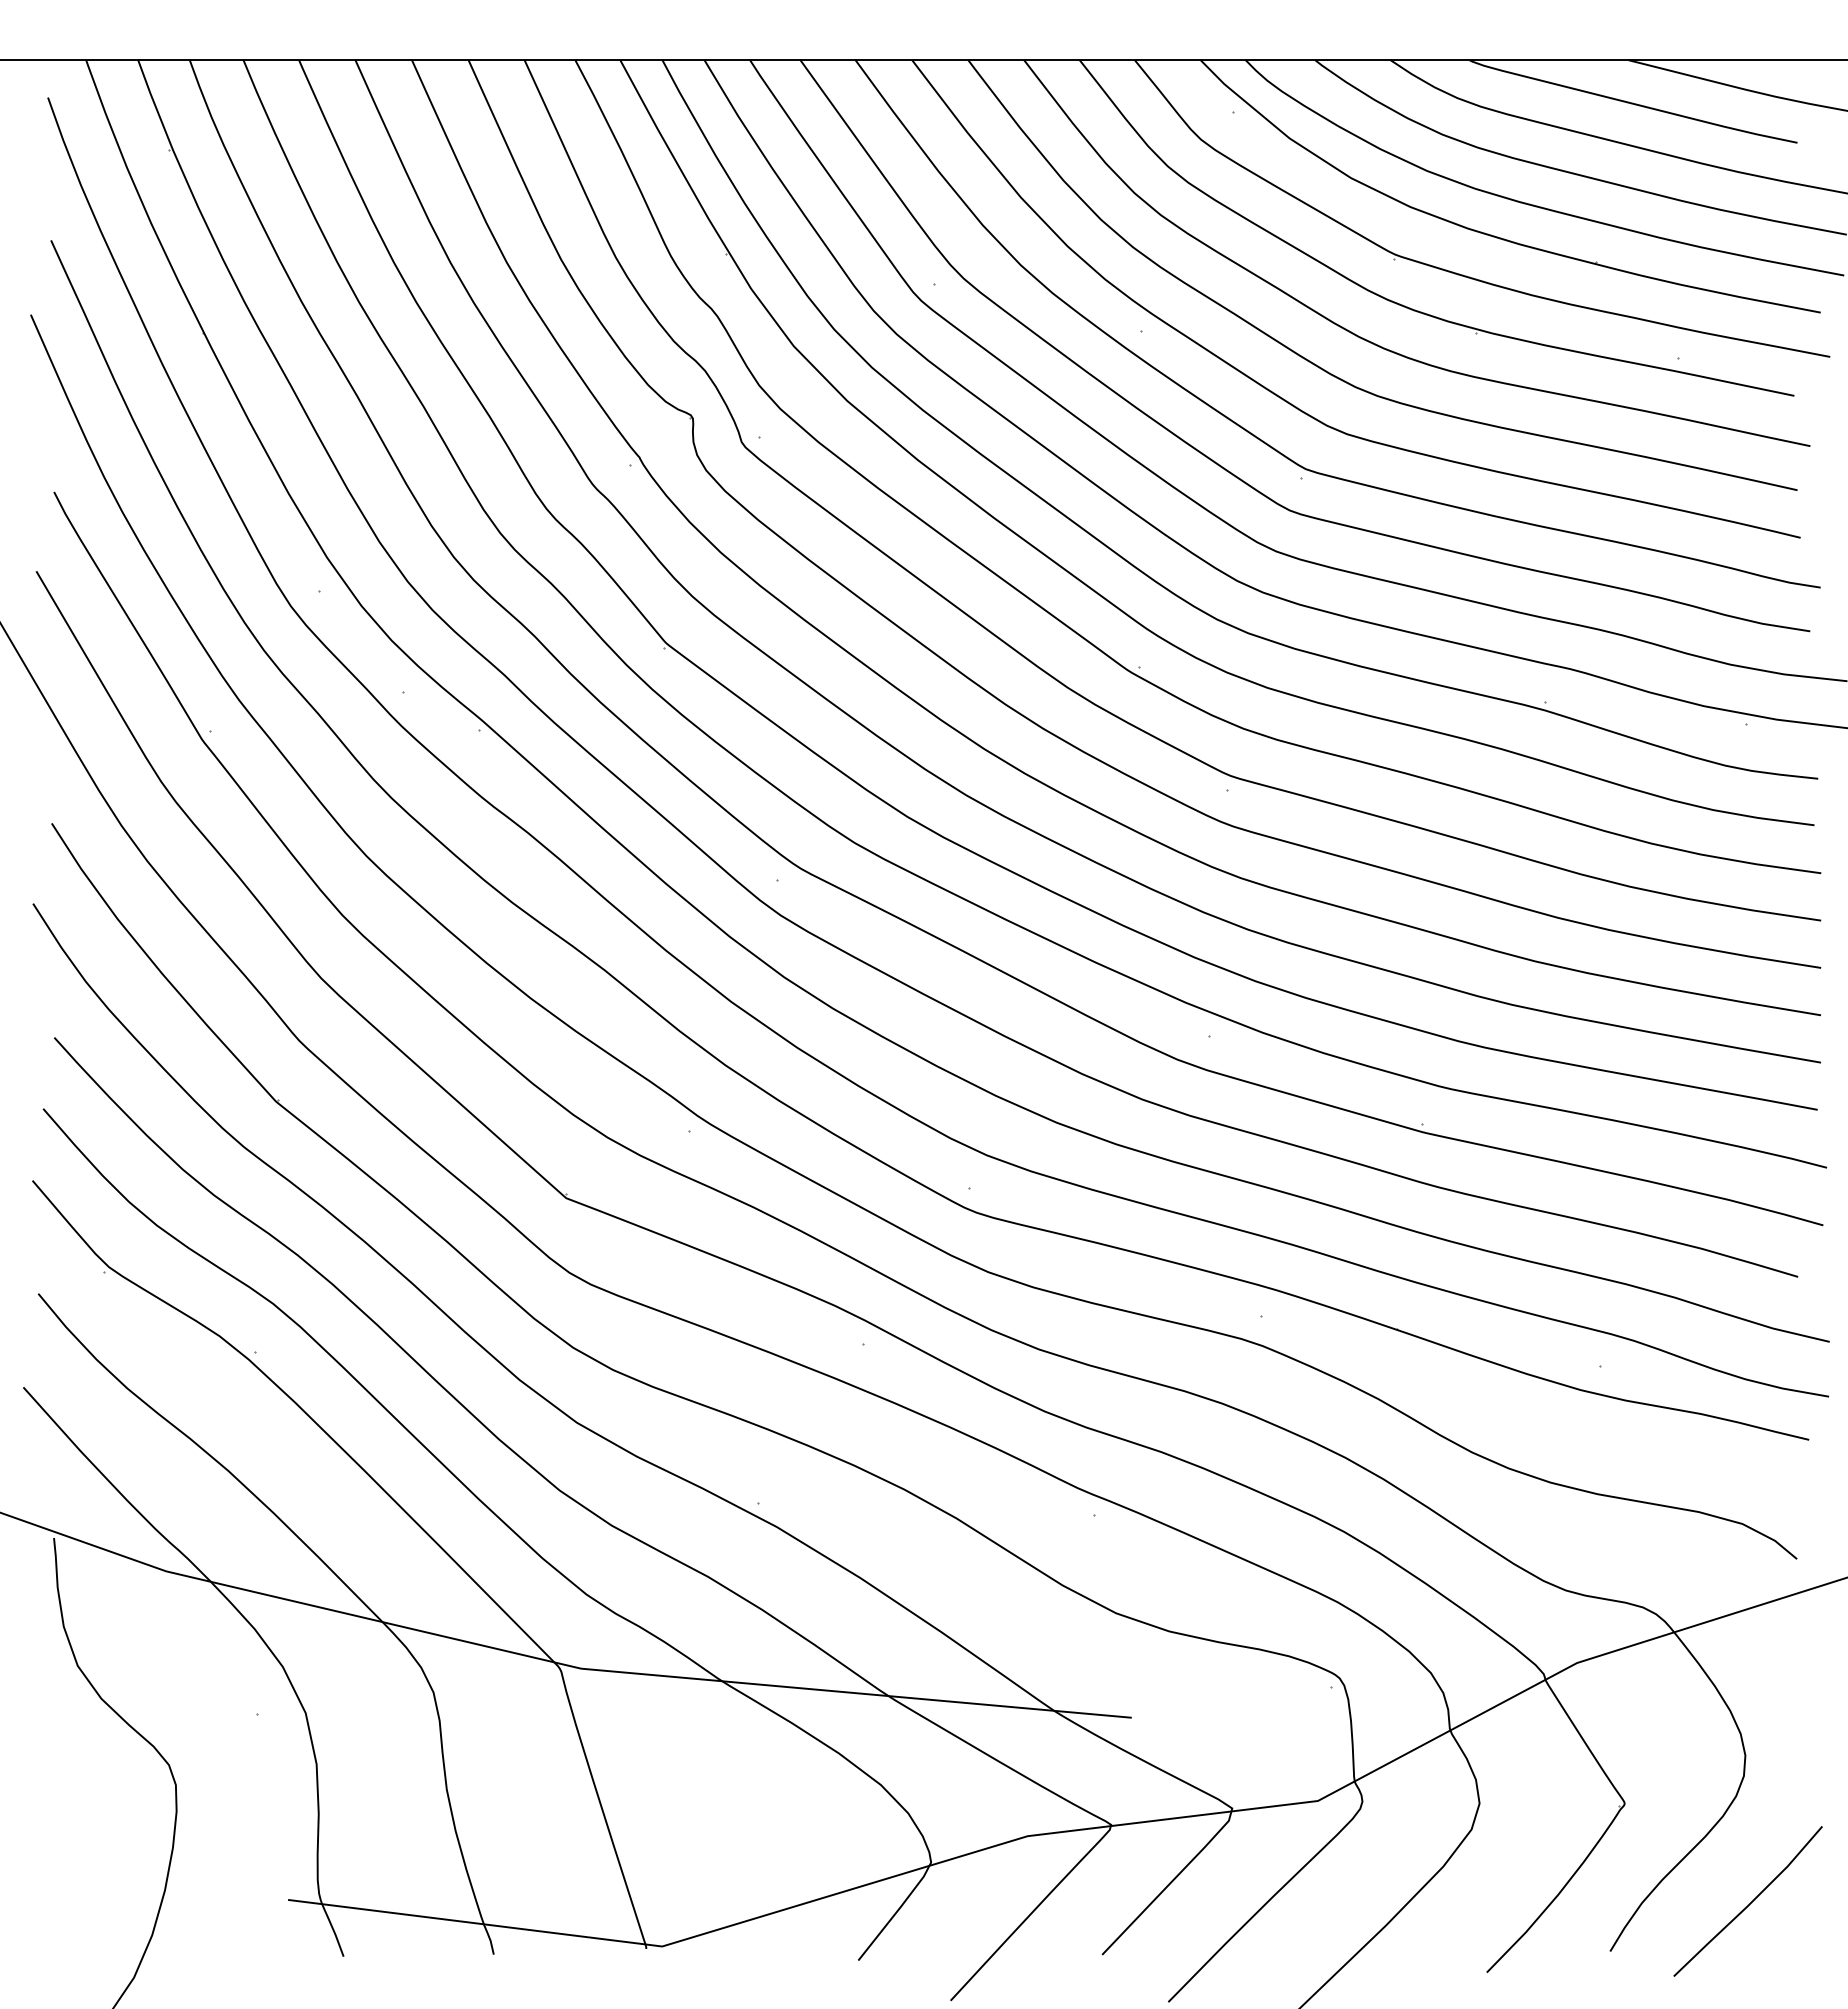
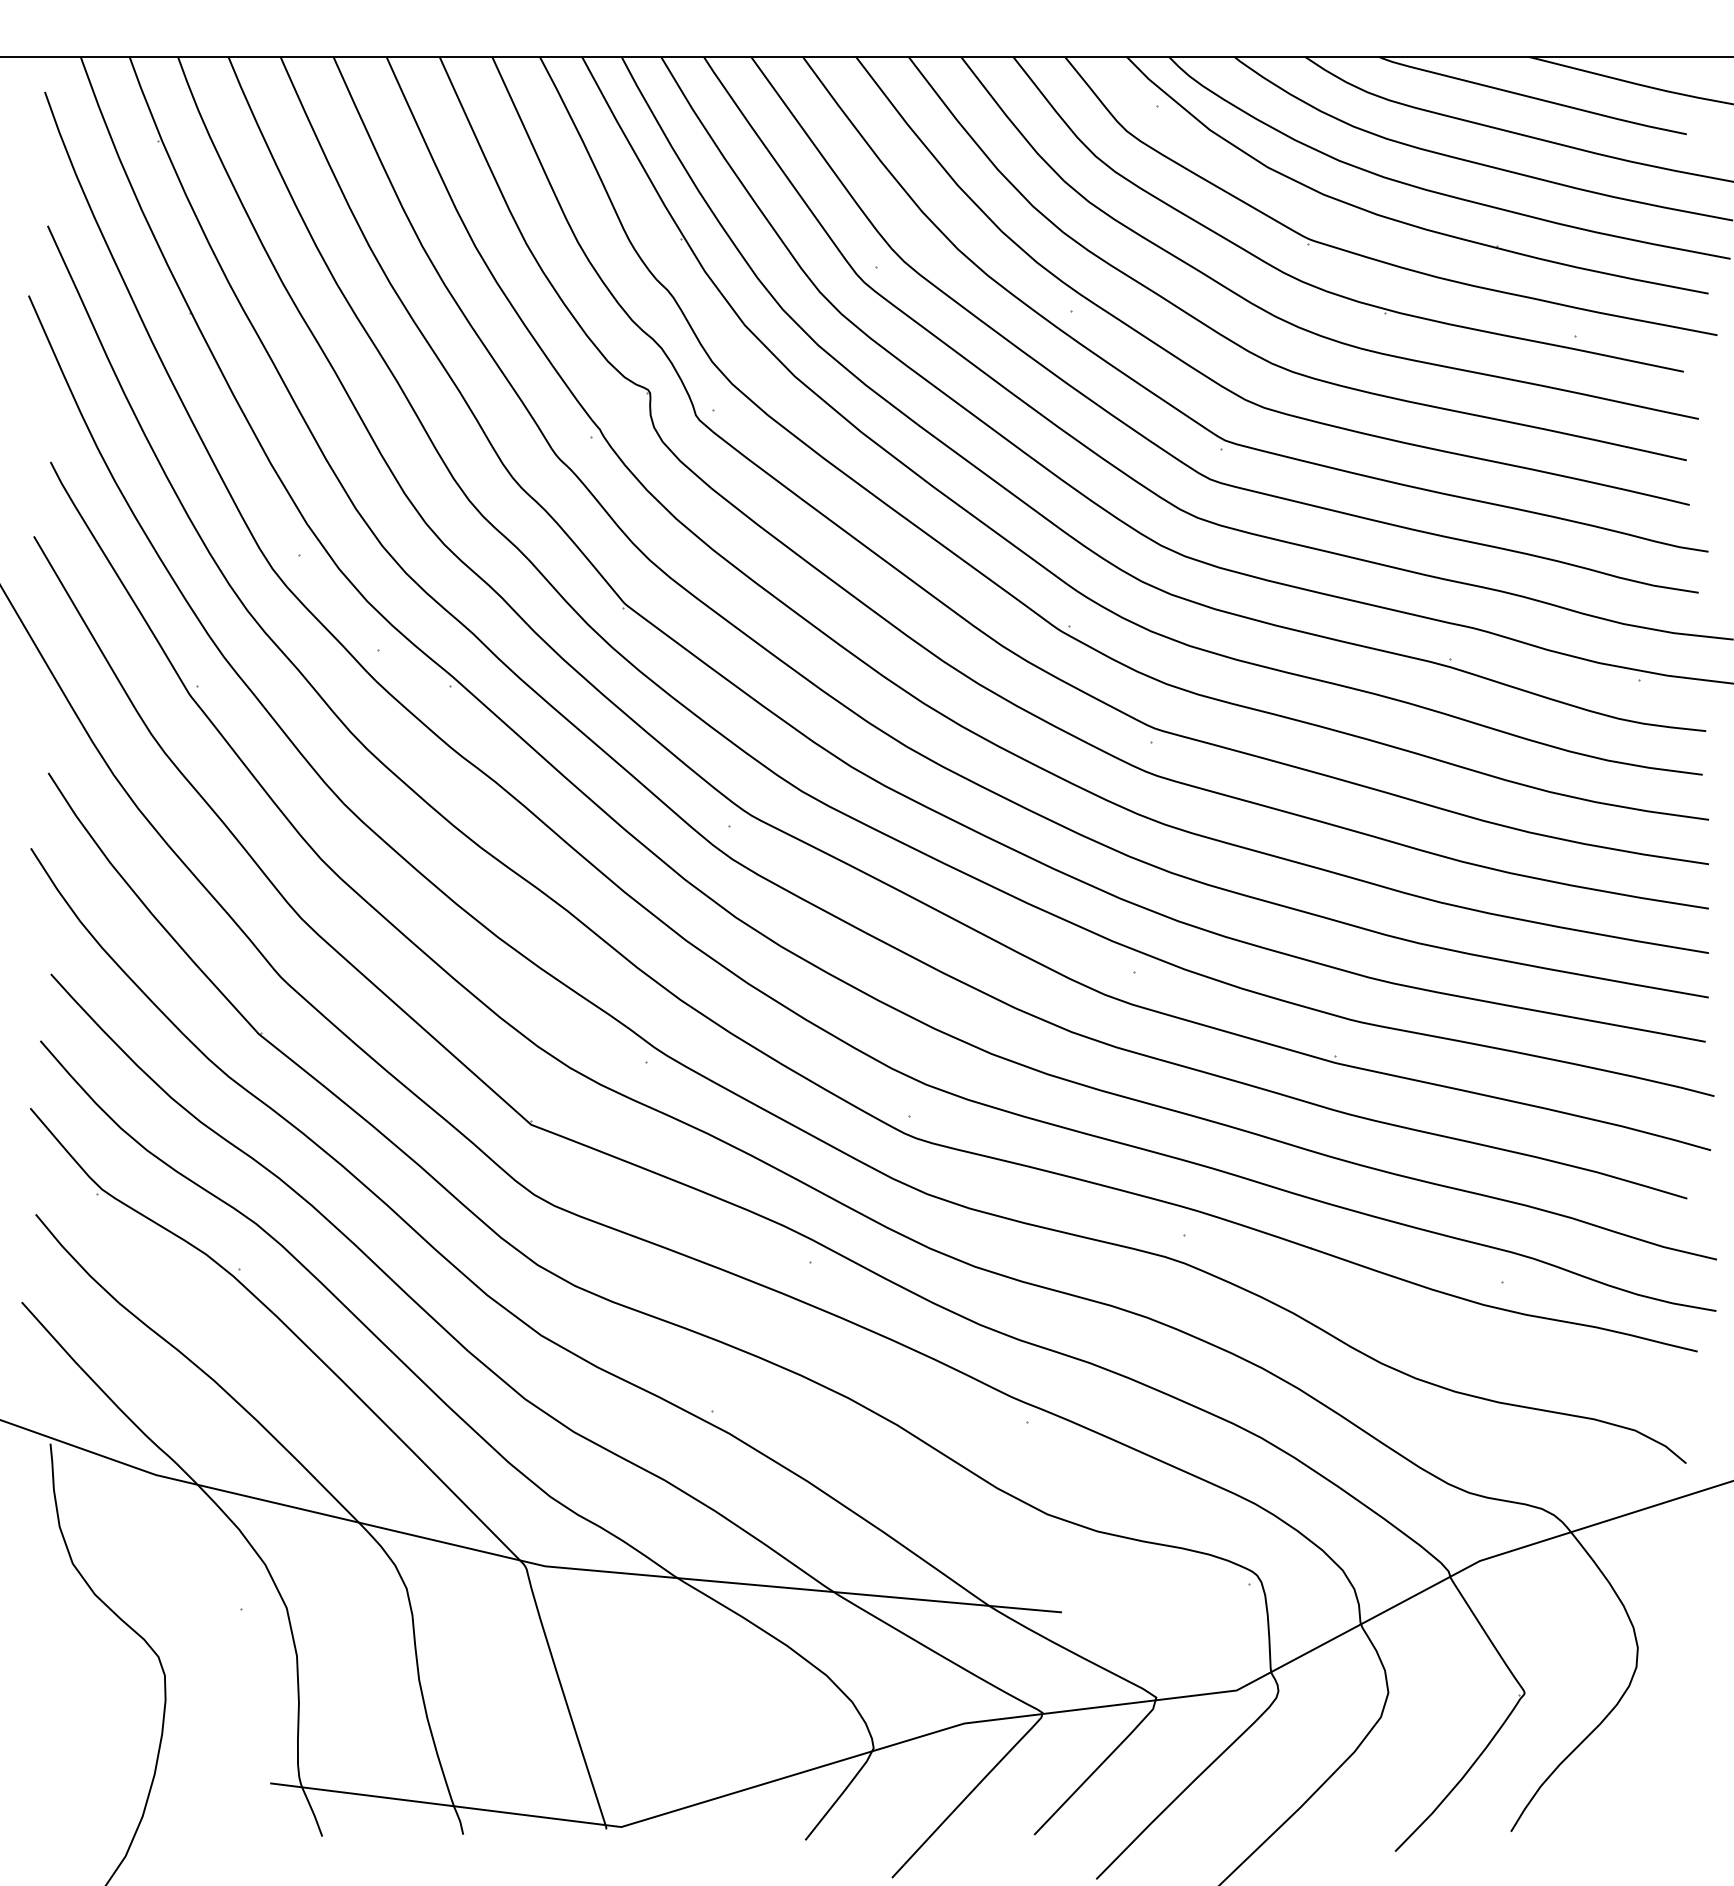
line: (1749, 1903) -> (1641, 1786), removed

